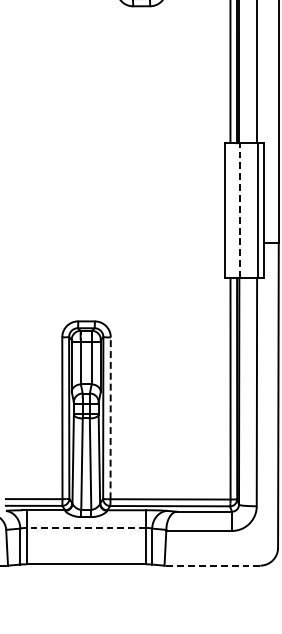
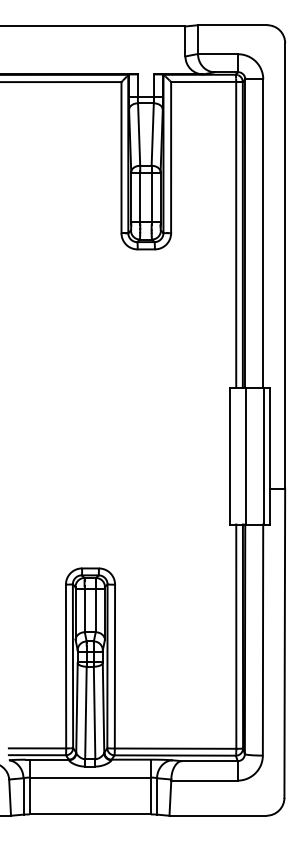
line: (239, 209) -> (245, 455), dashed -> solid
line: (110, 418) -> (114, 666), dashed -> solid
line: (86, 527) -> (90, 777), dashed -> solid
line: (211, 565) -> (217, 815), dashed -> solid

